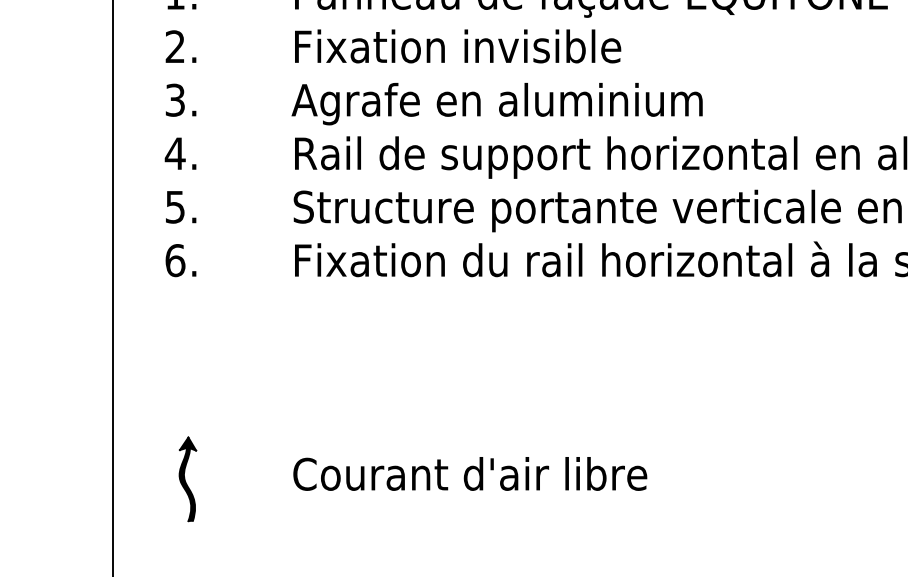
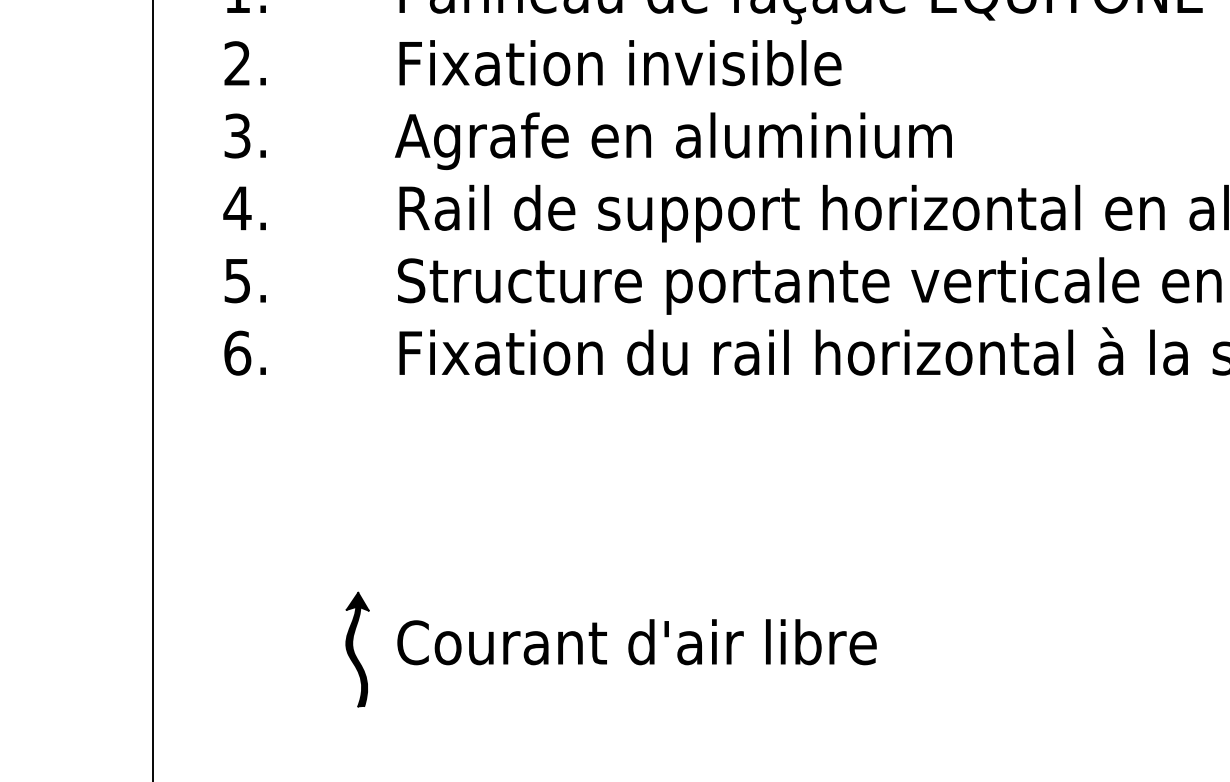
part: (187, 479) -> (357, 649), moved

